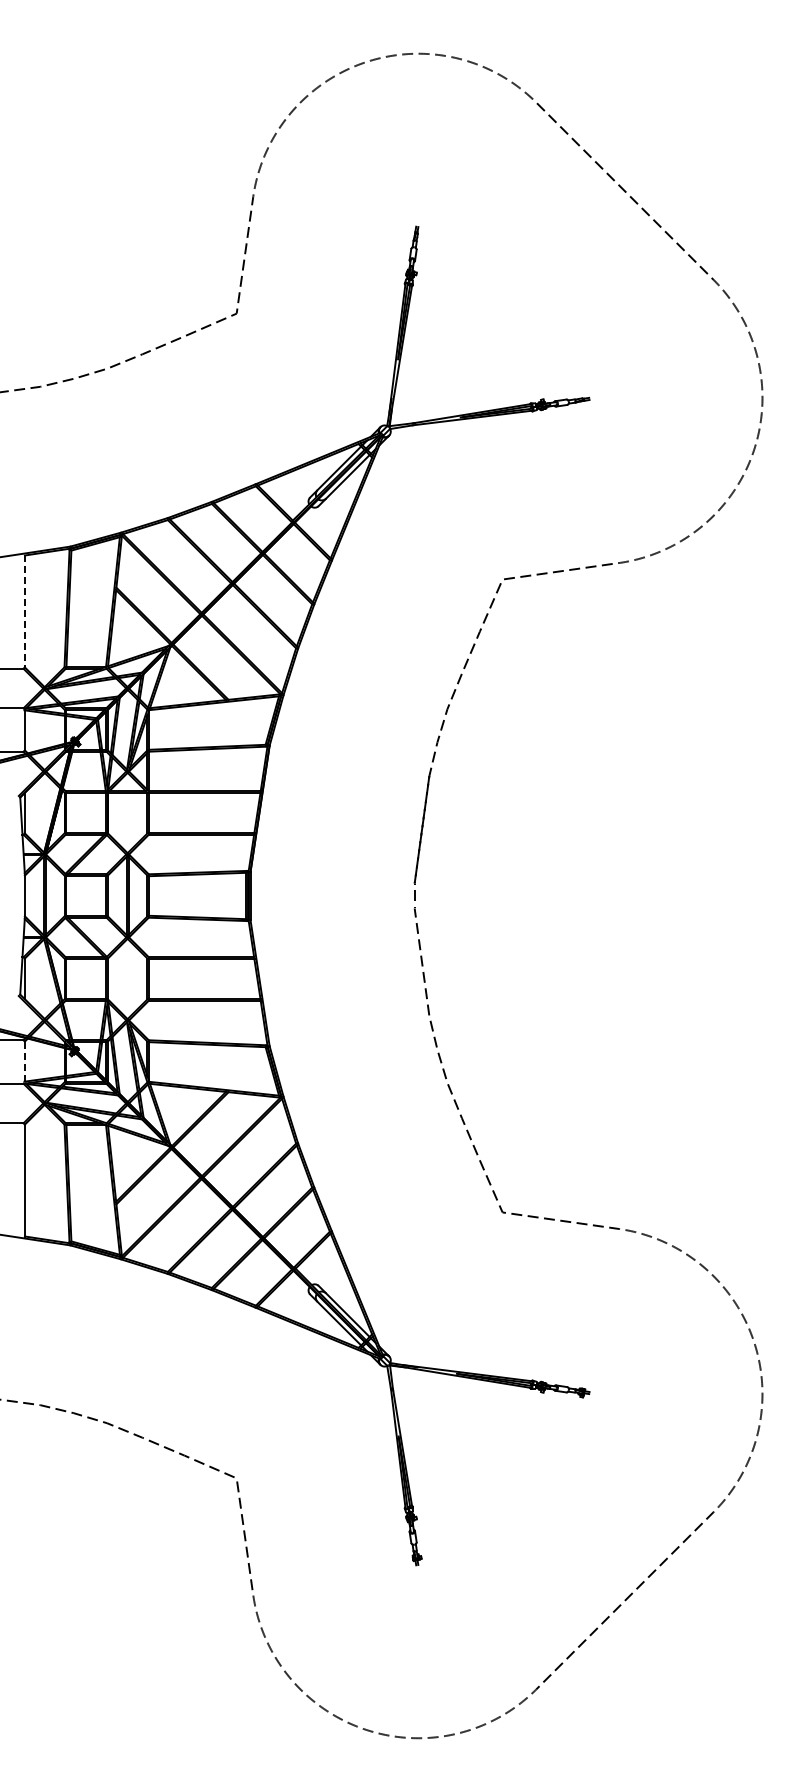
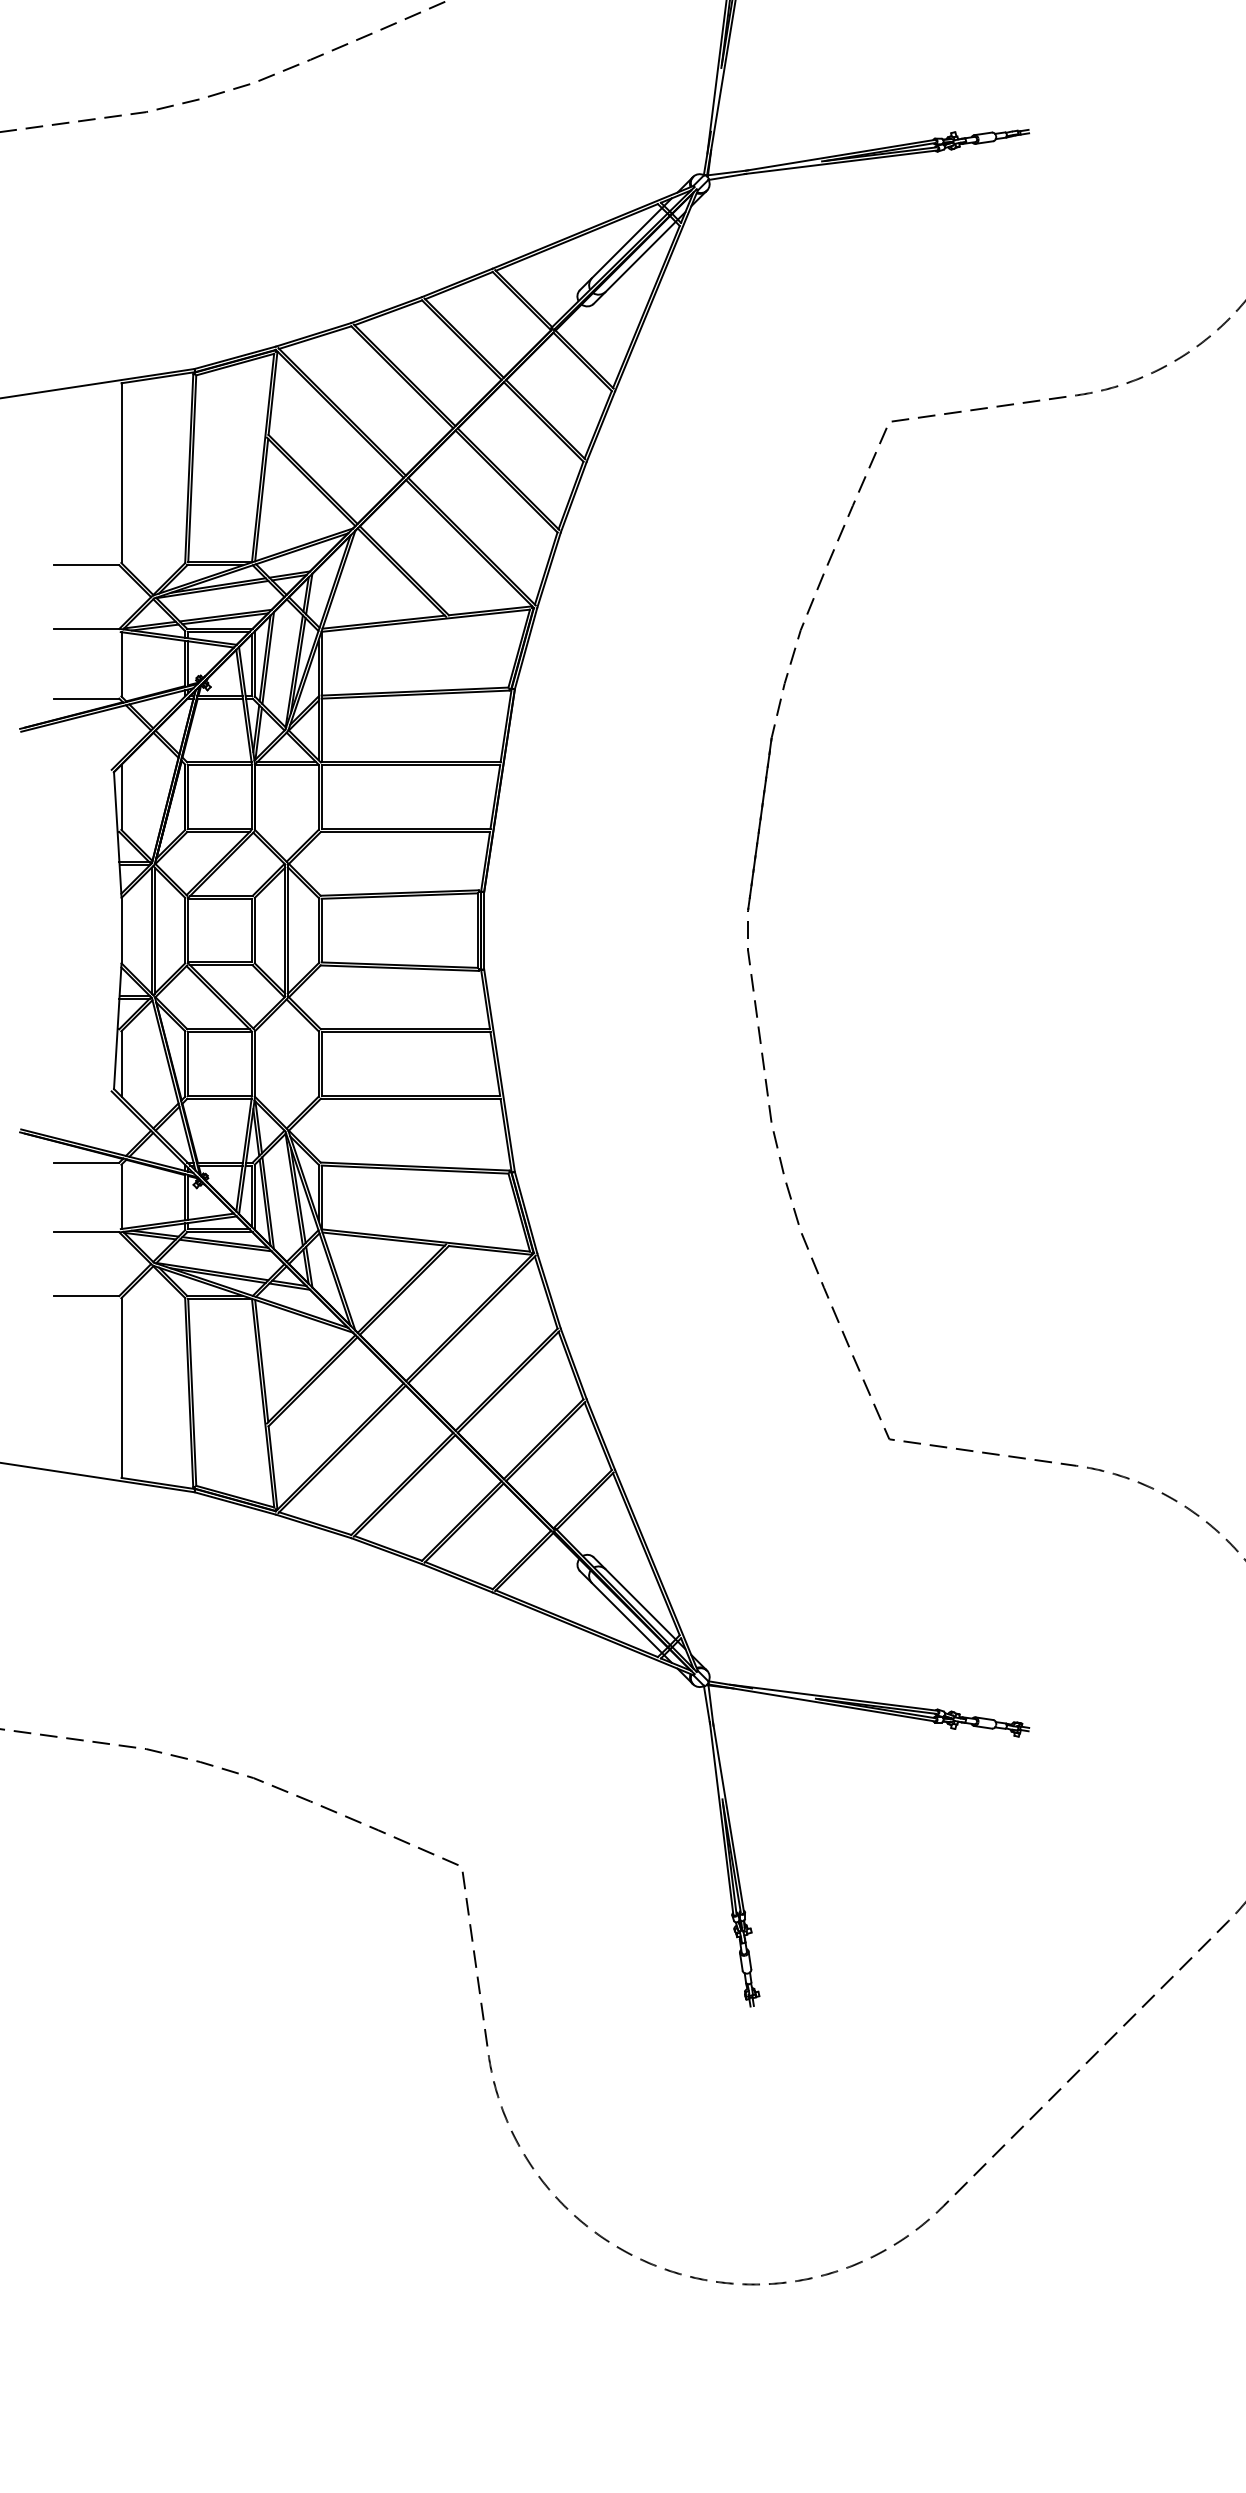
line: (24, 611) -> (120, 473), dashed -> solid
line: (24, 1061) -> (120, 1196), dashed -> solid

